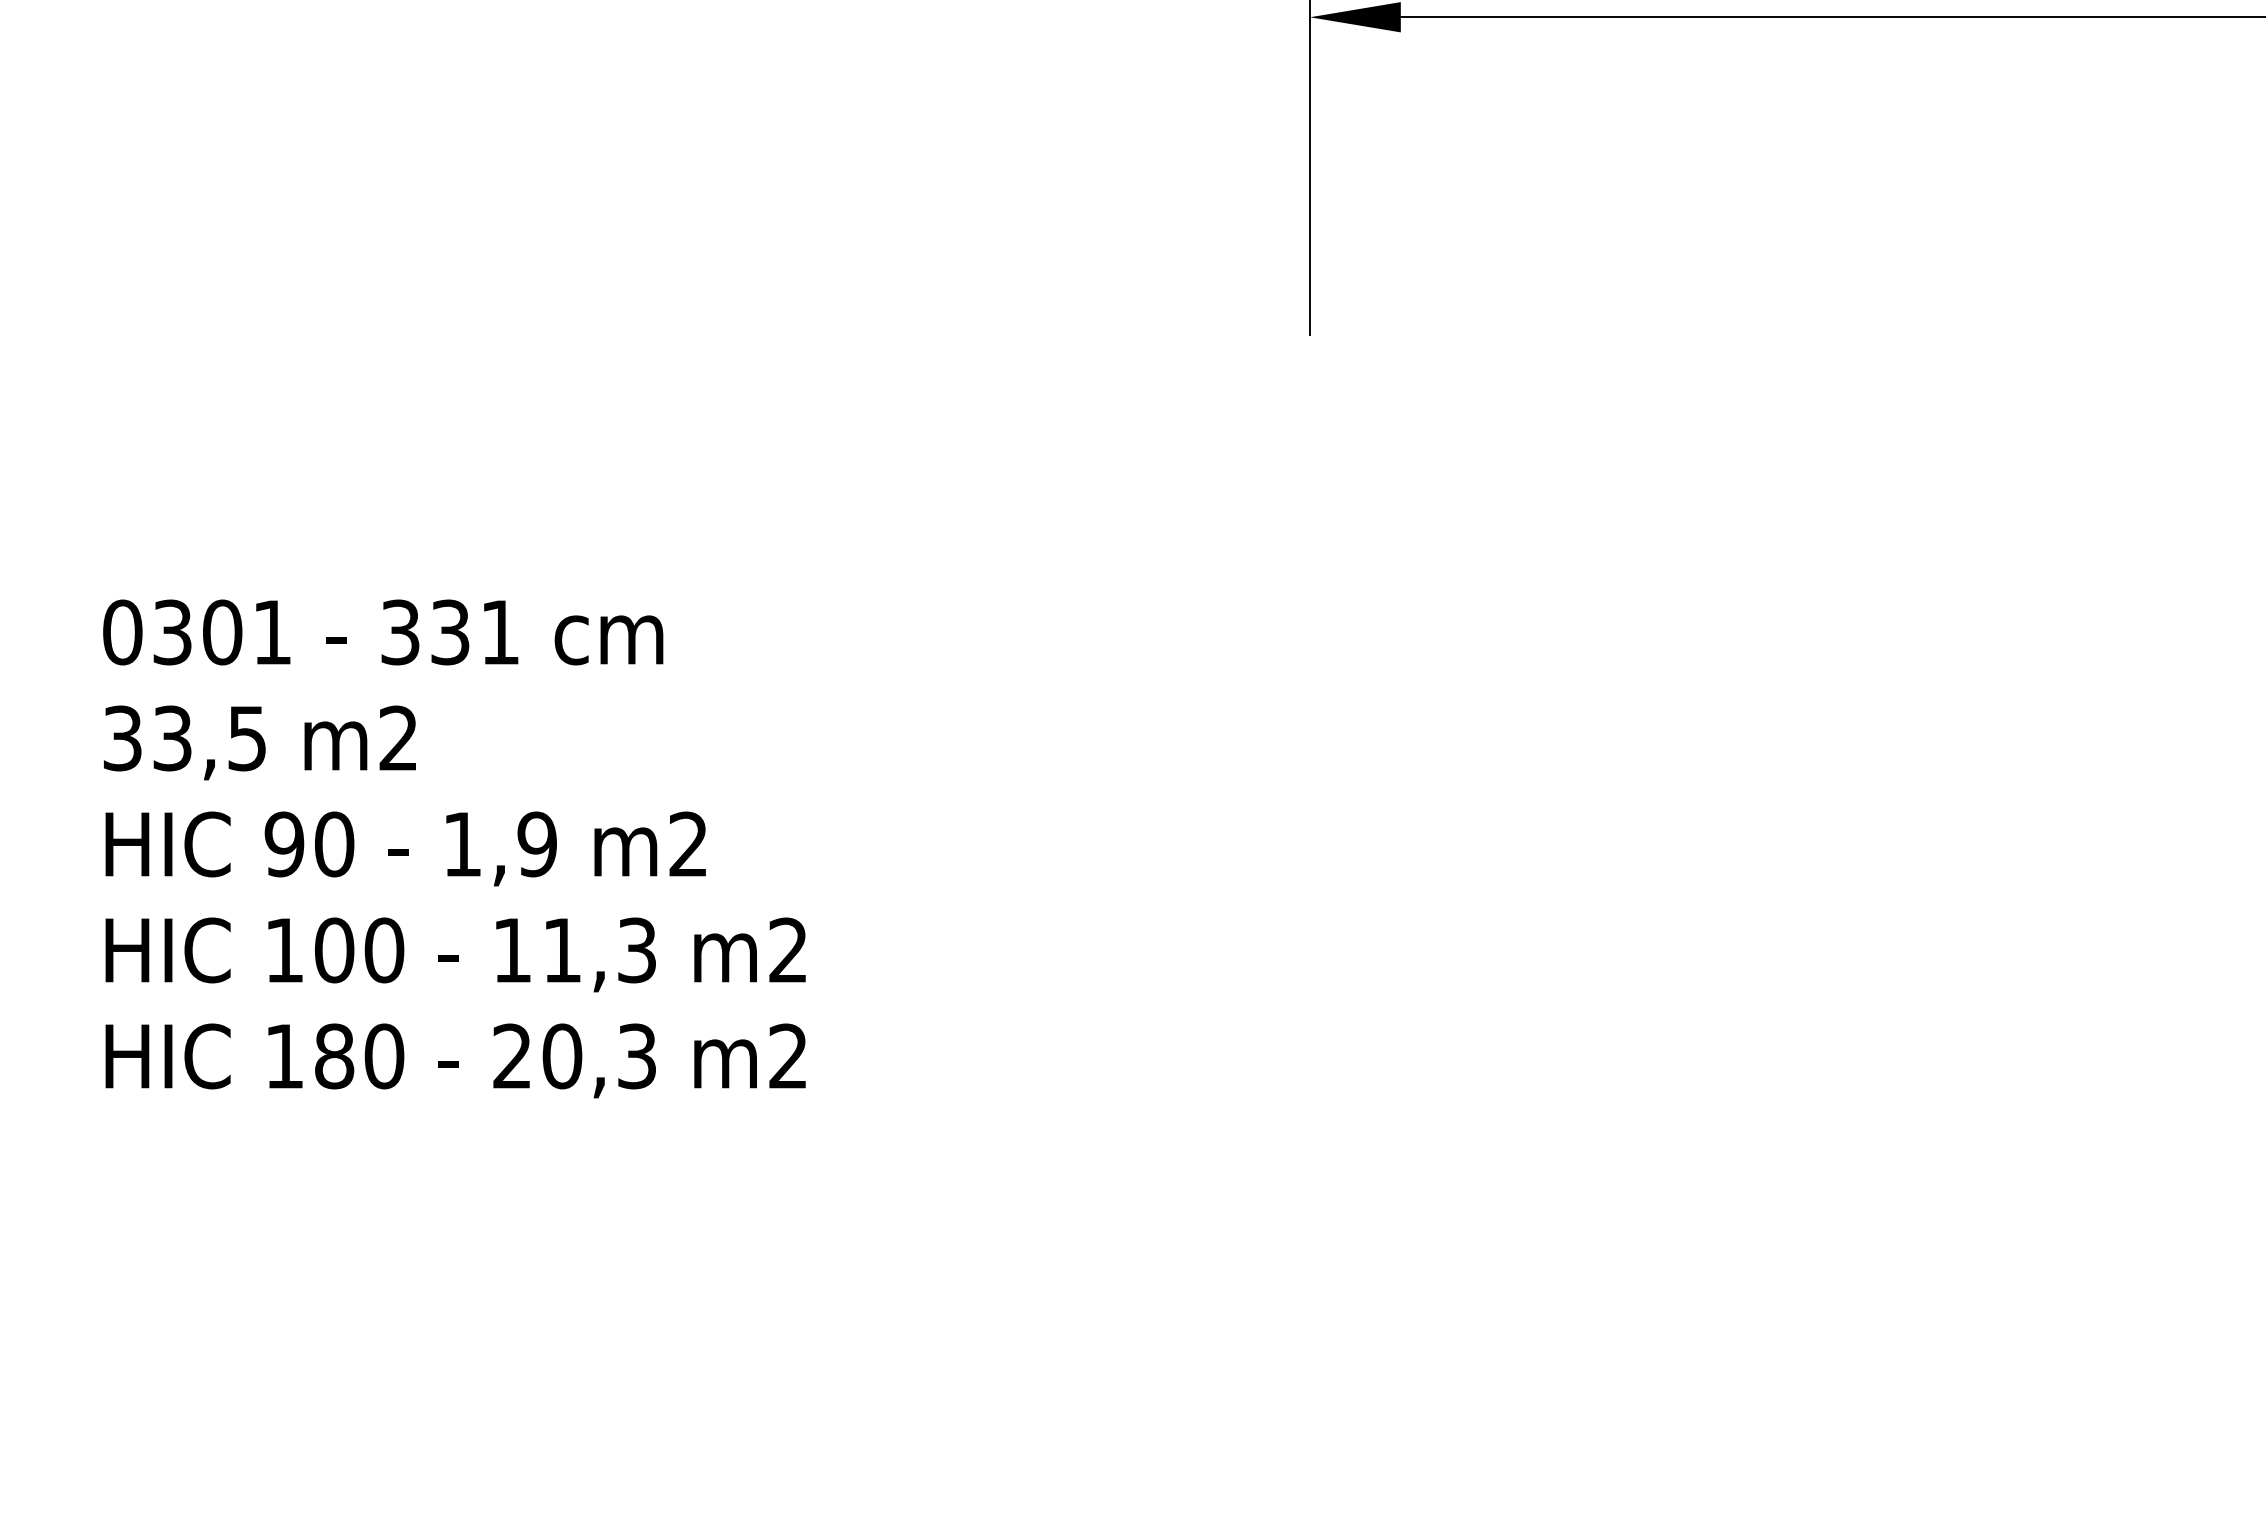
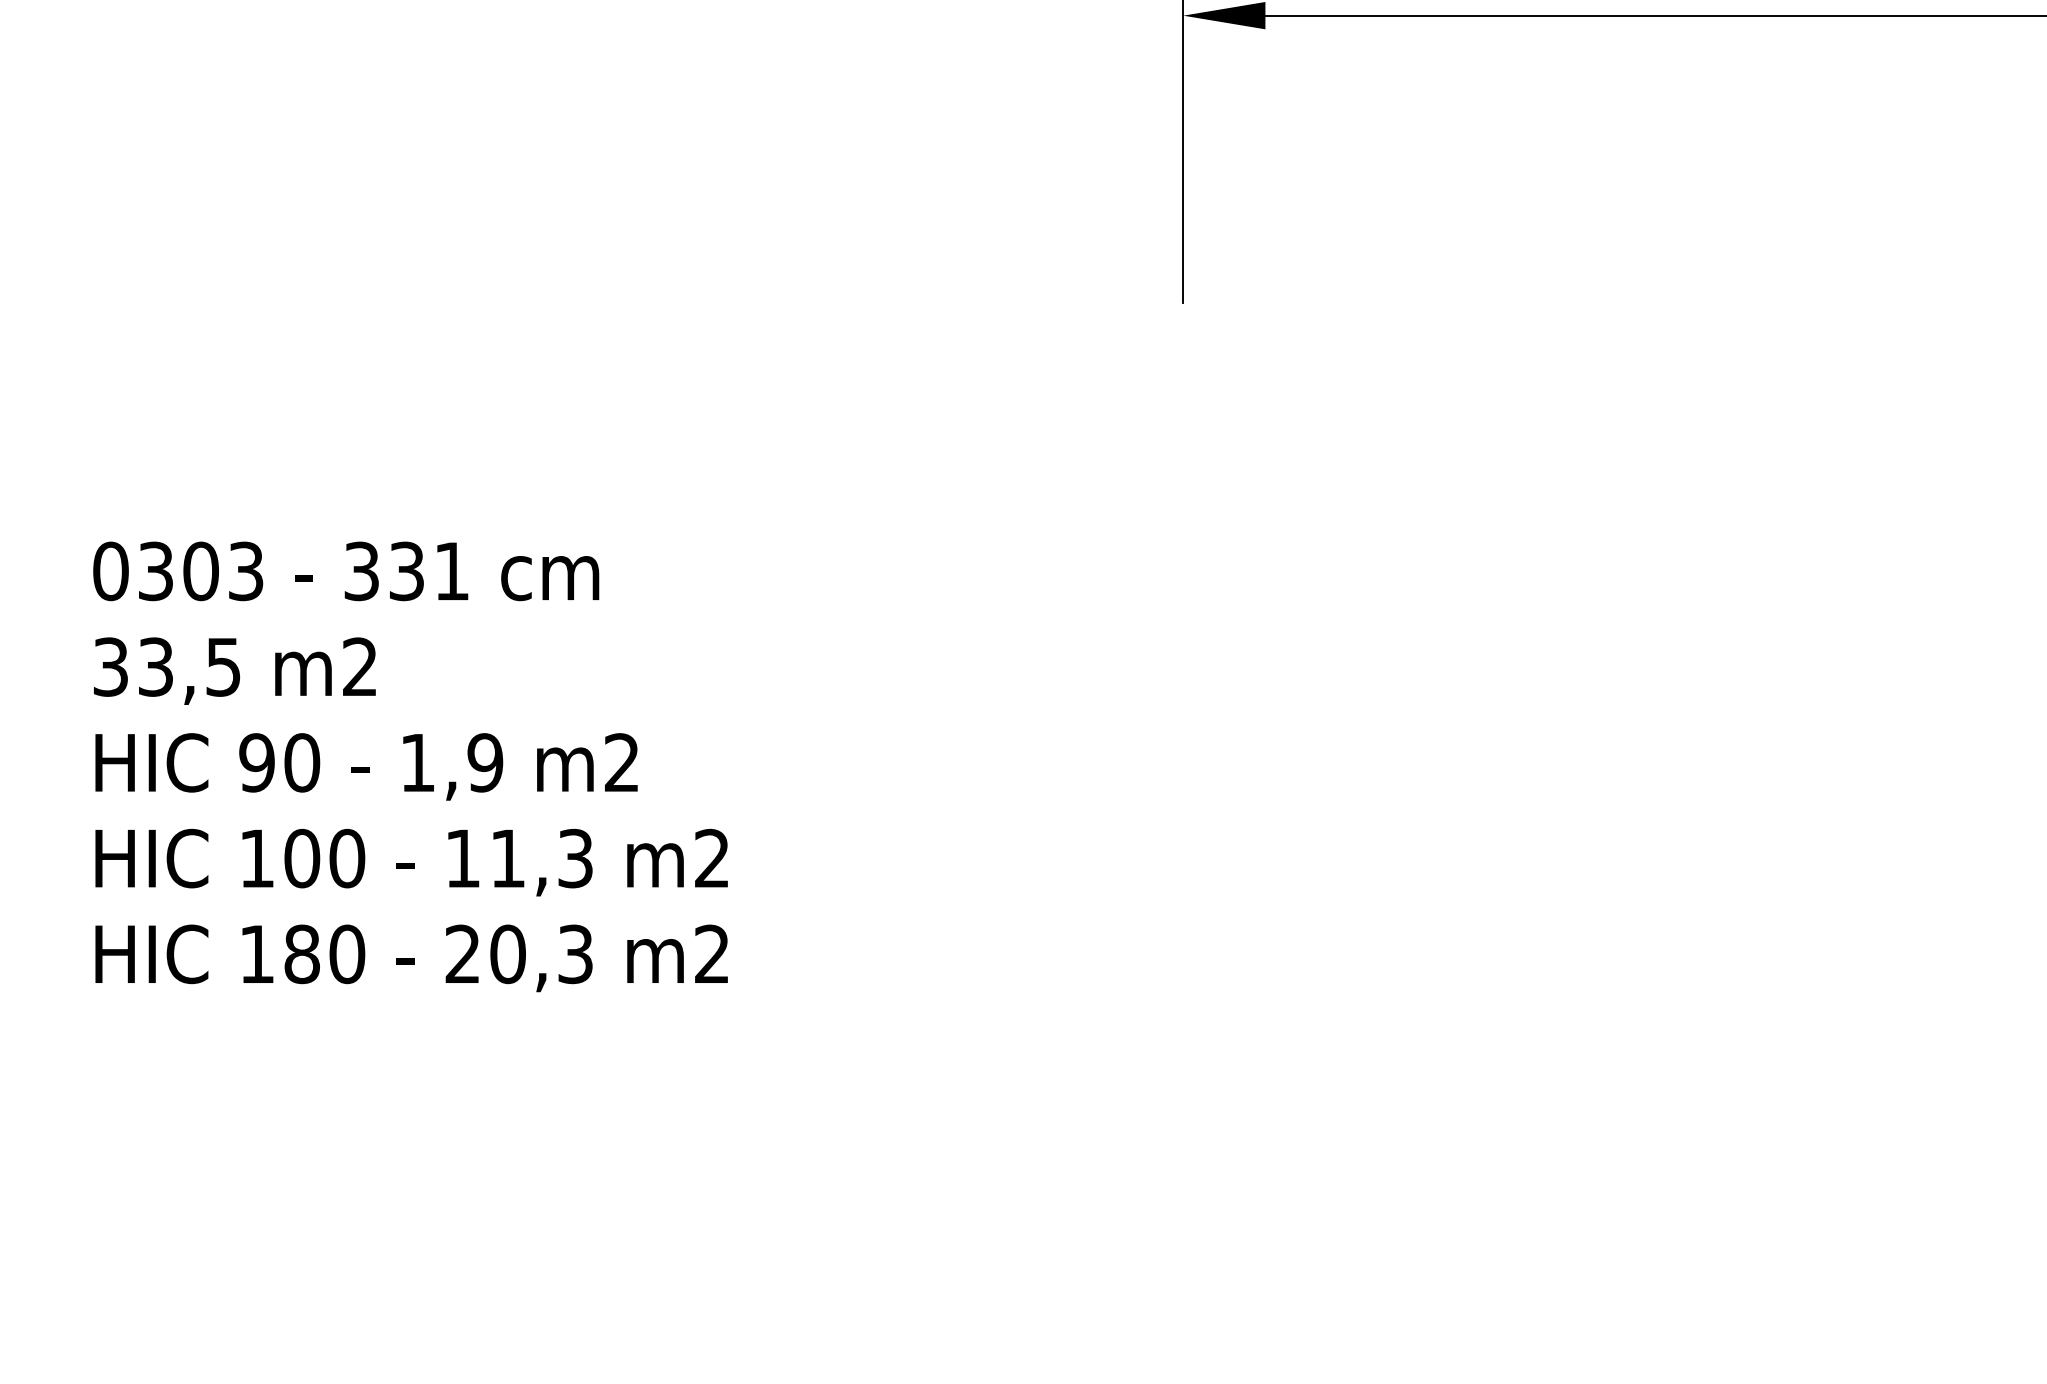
text: (272, 632) -> (246, 571), 0301 -> 0303

